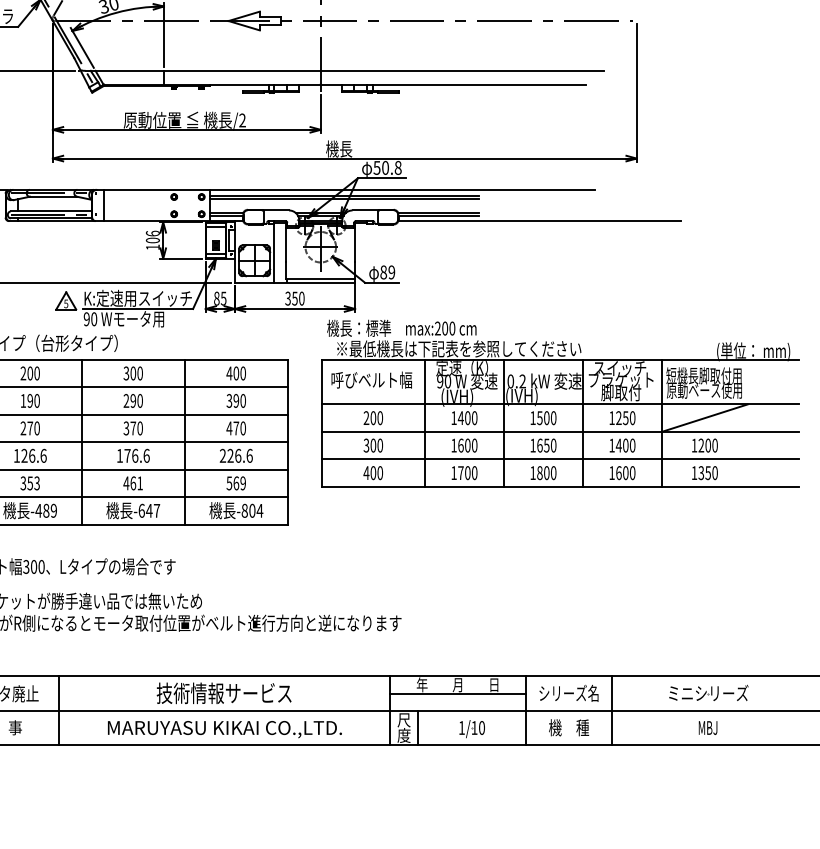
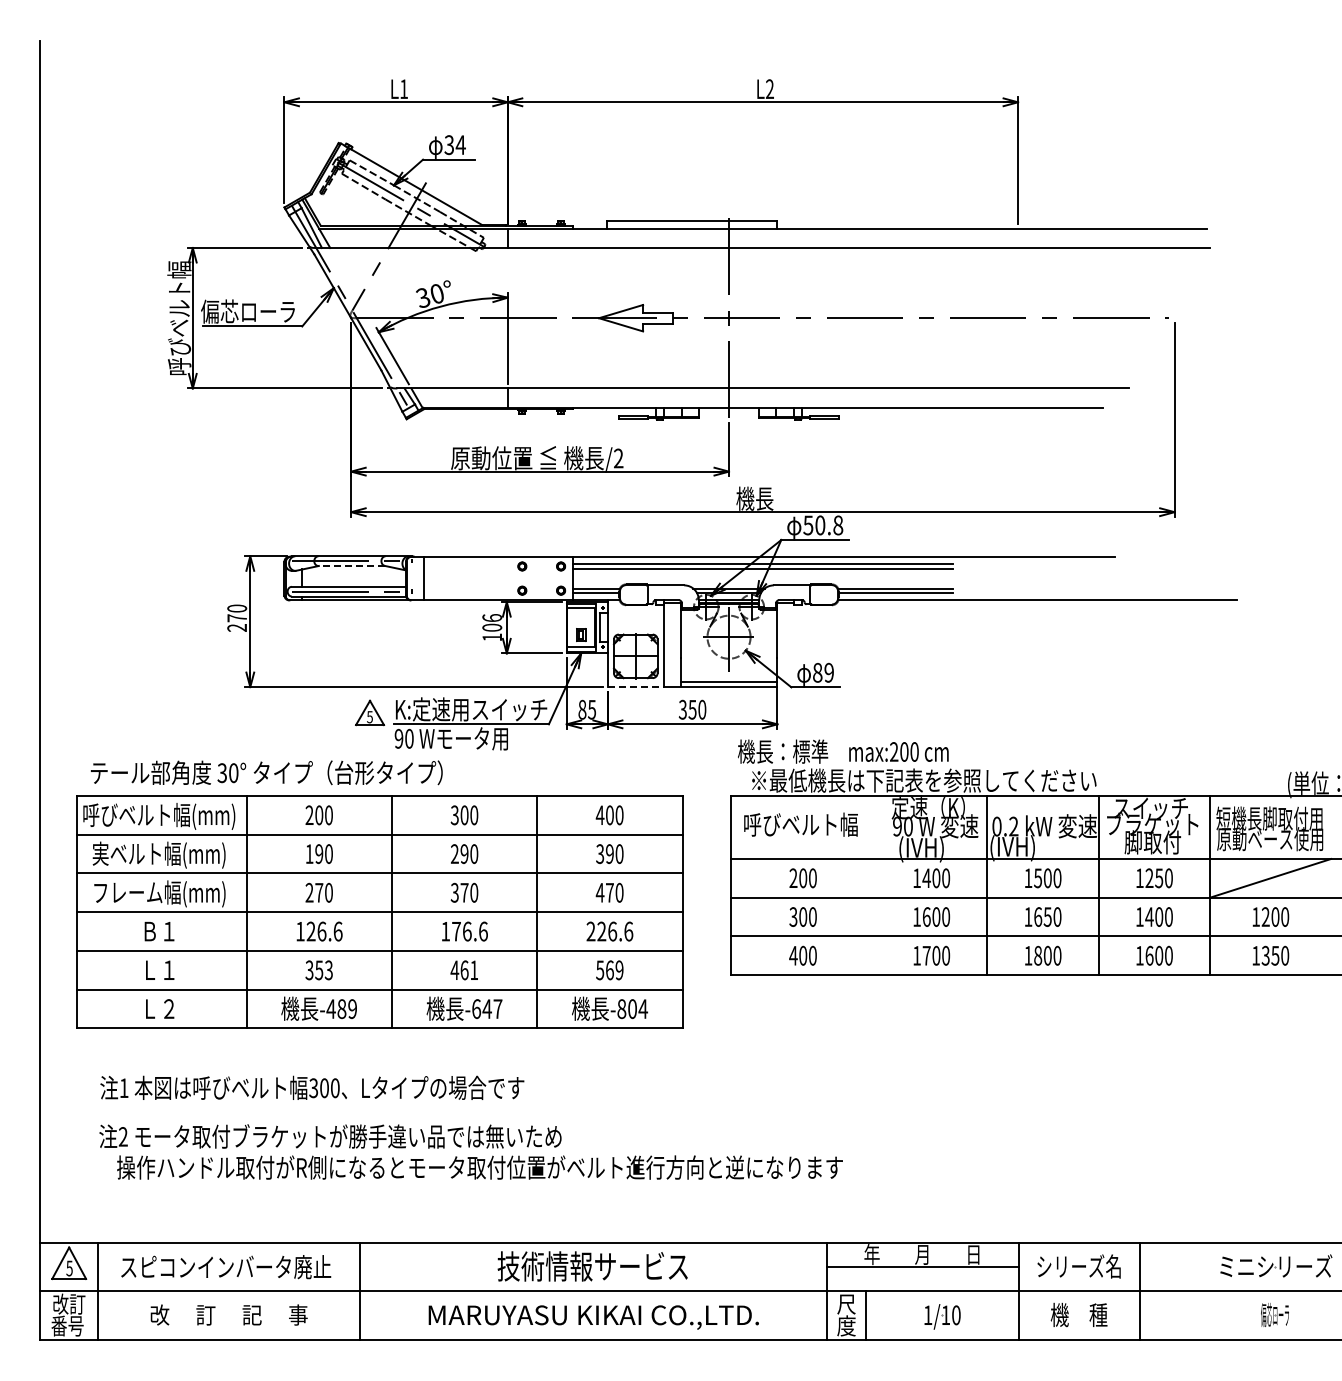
line: (53, 197) -> (351, 566), solid -> dashed
line: (254, 282) -> (635, 687), solid -> dashed
line: (424, 423) -> (875, 885), removed
text: (707, 727) -> (1274, 1314), MBJ -> 偏芯ローラ

